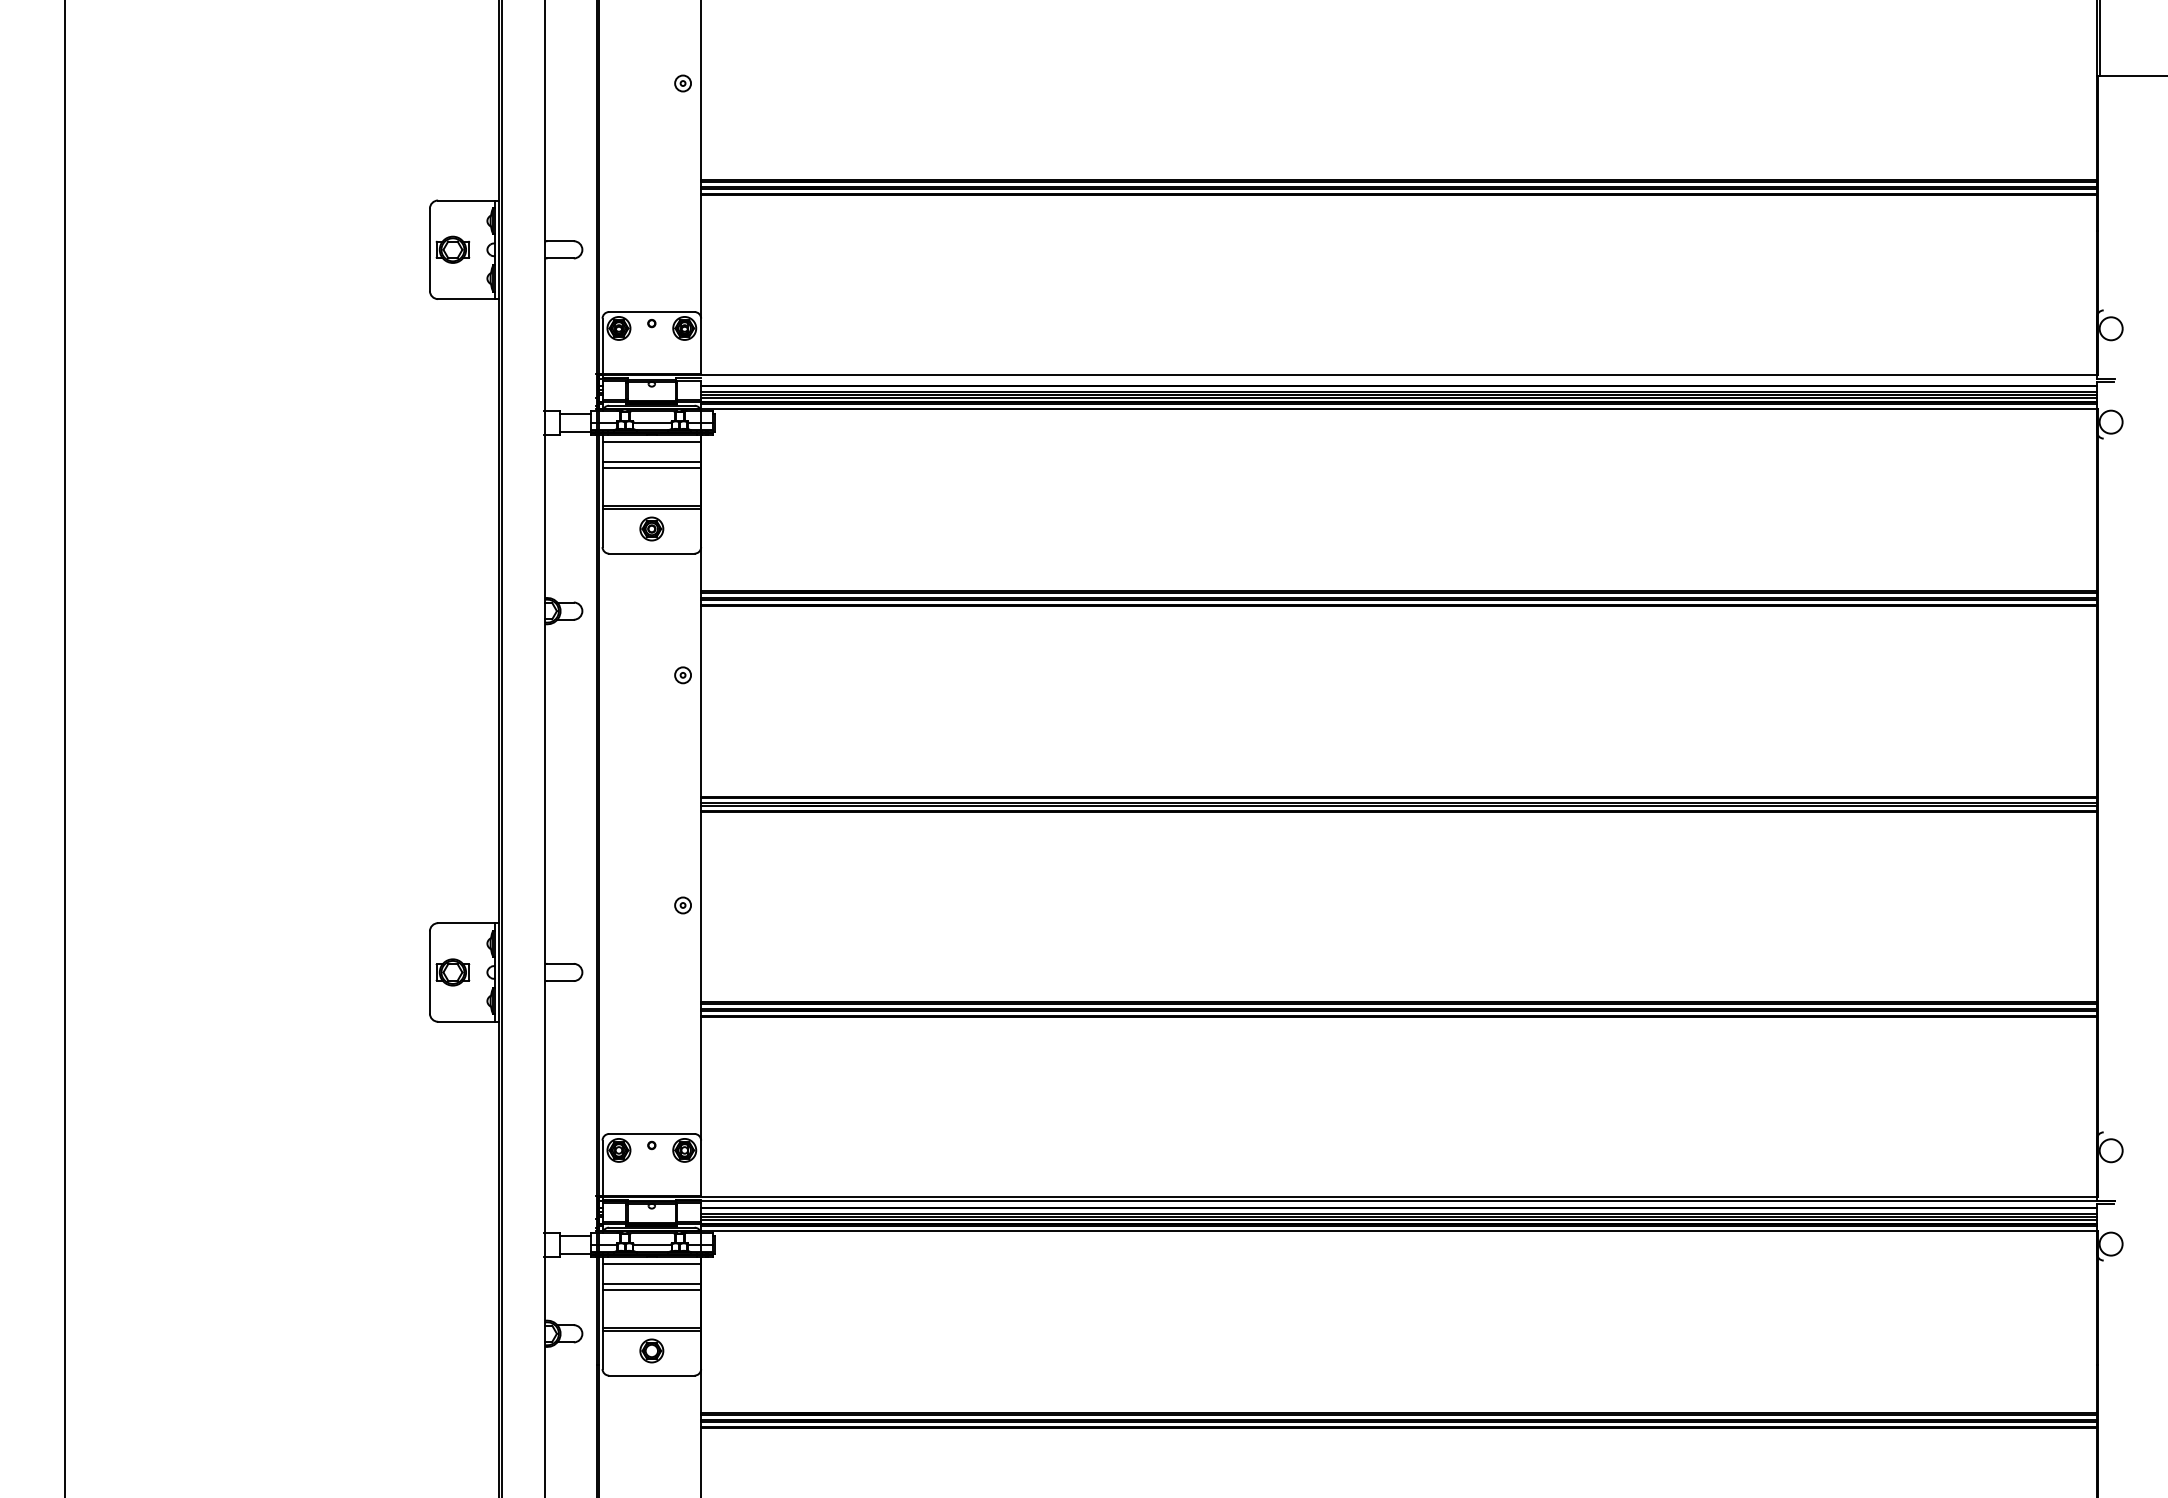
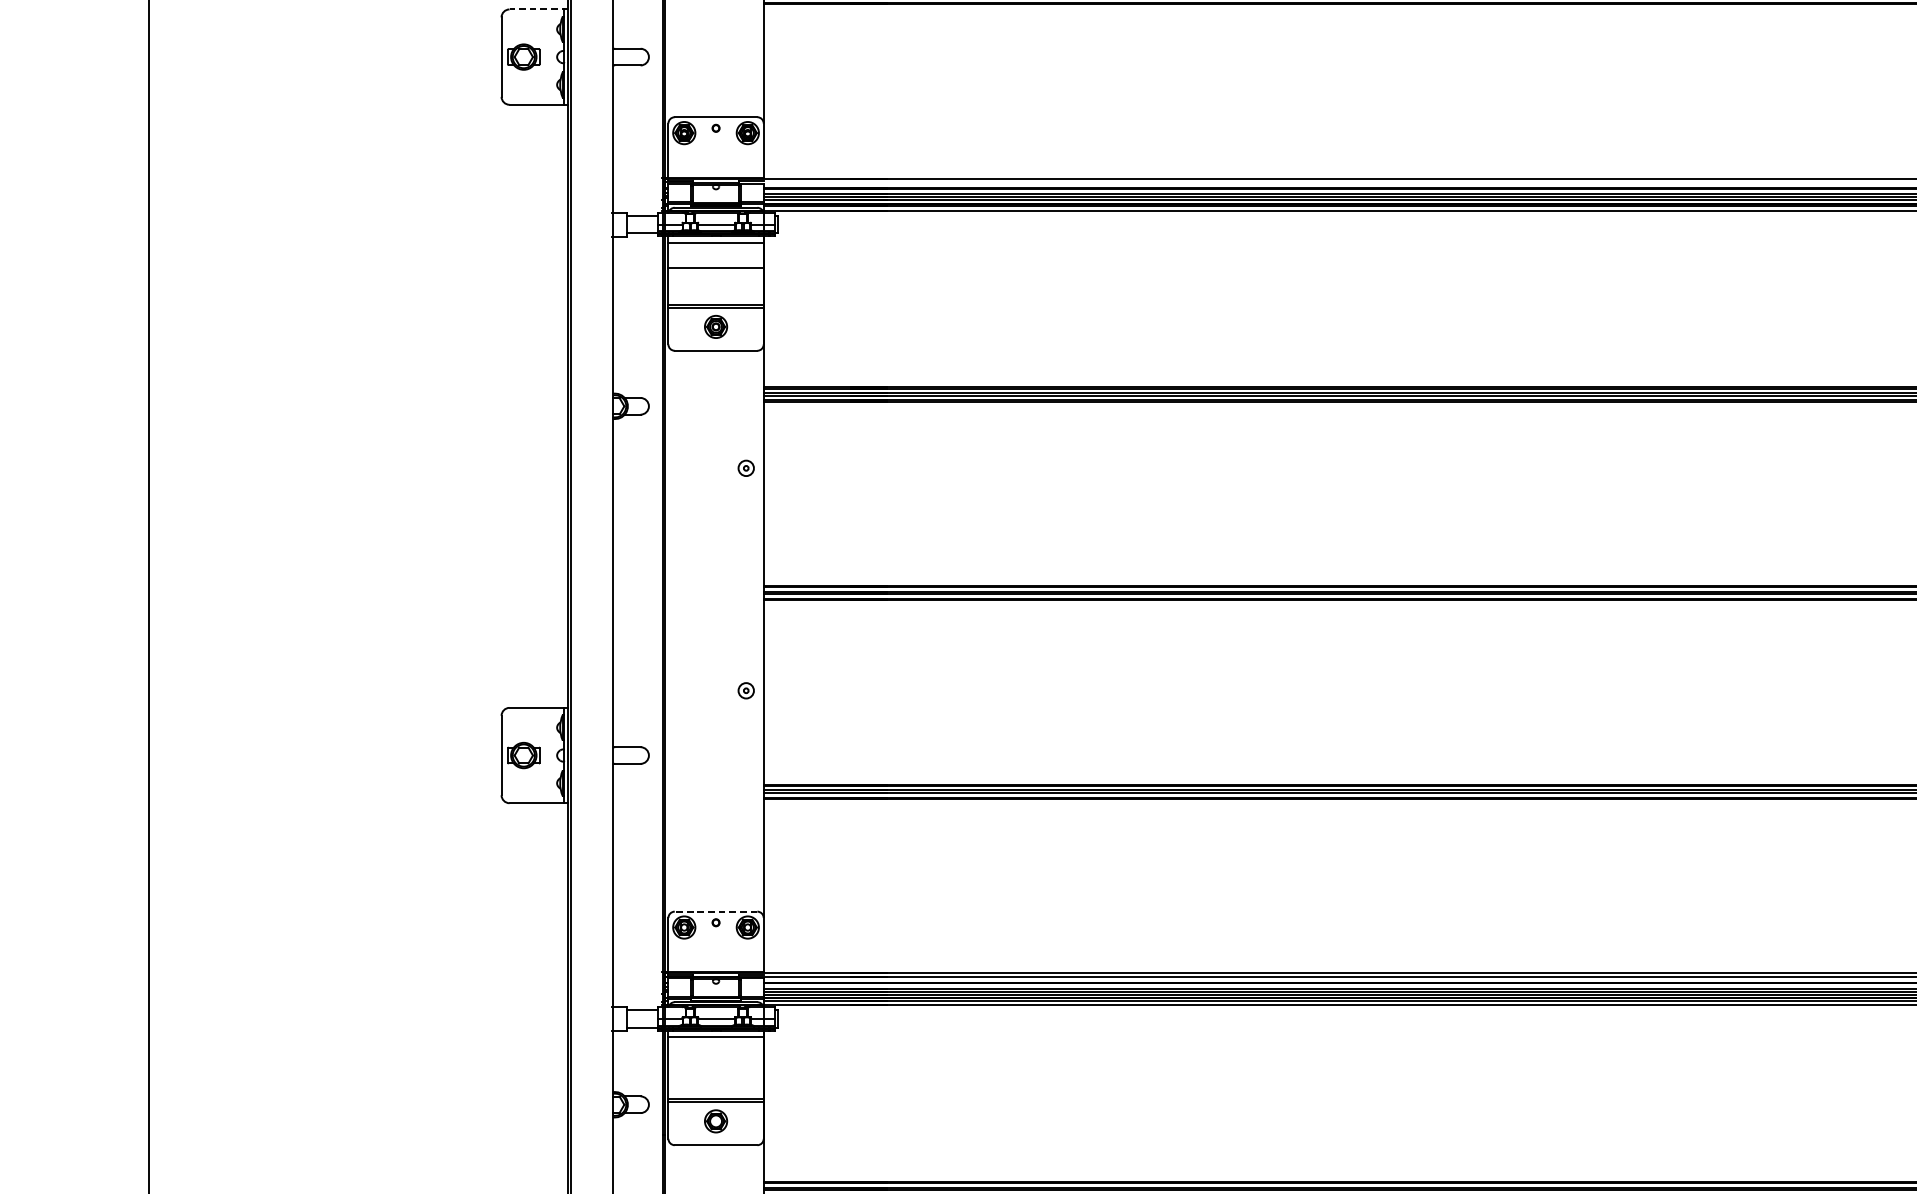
line: (468, 200) -> (538, 9), solid -> dashed
line: (651, 461) -> (715, 261), removed
line: (651, 1133) -> (715, 911), solid -> dashed
line: (651, 1283) -> (715, 1056), removed
line: (651, 1289) -> (715, 1061), removed

